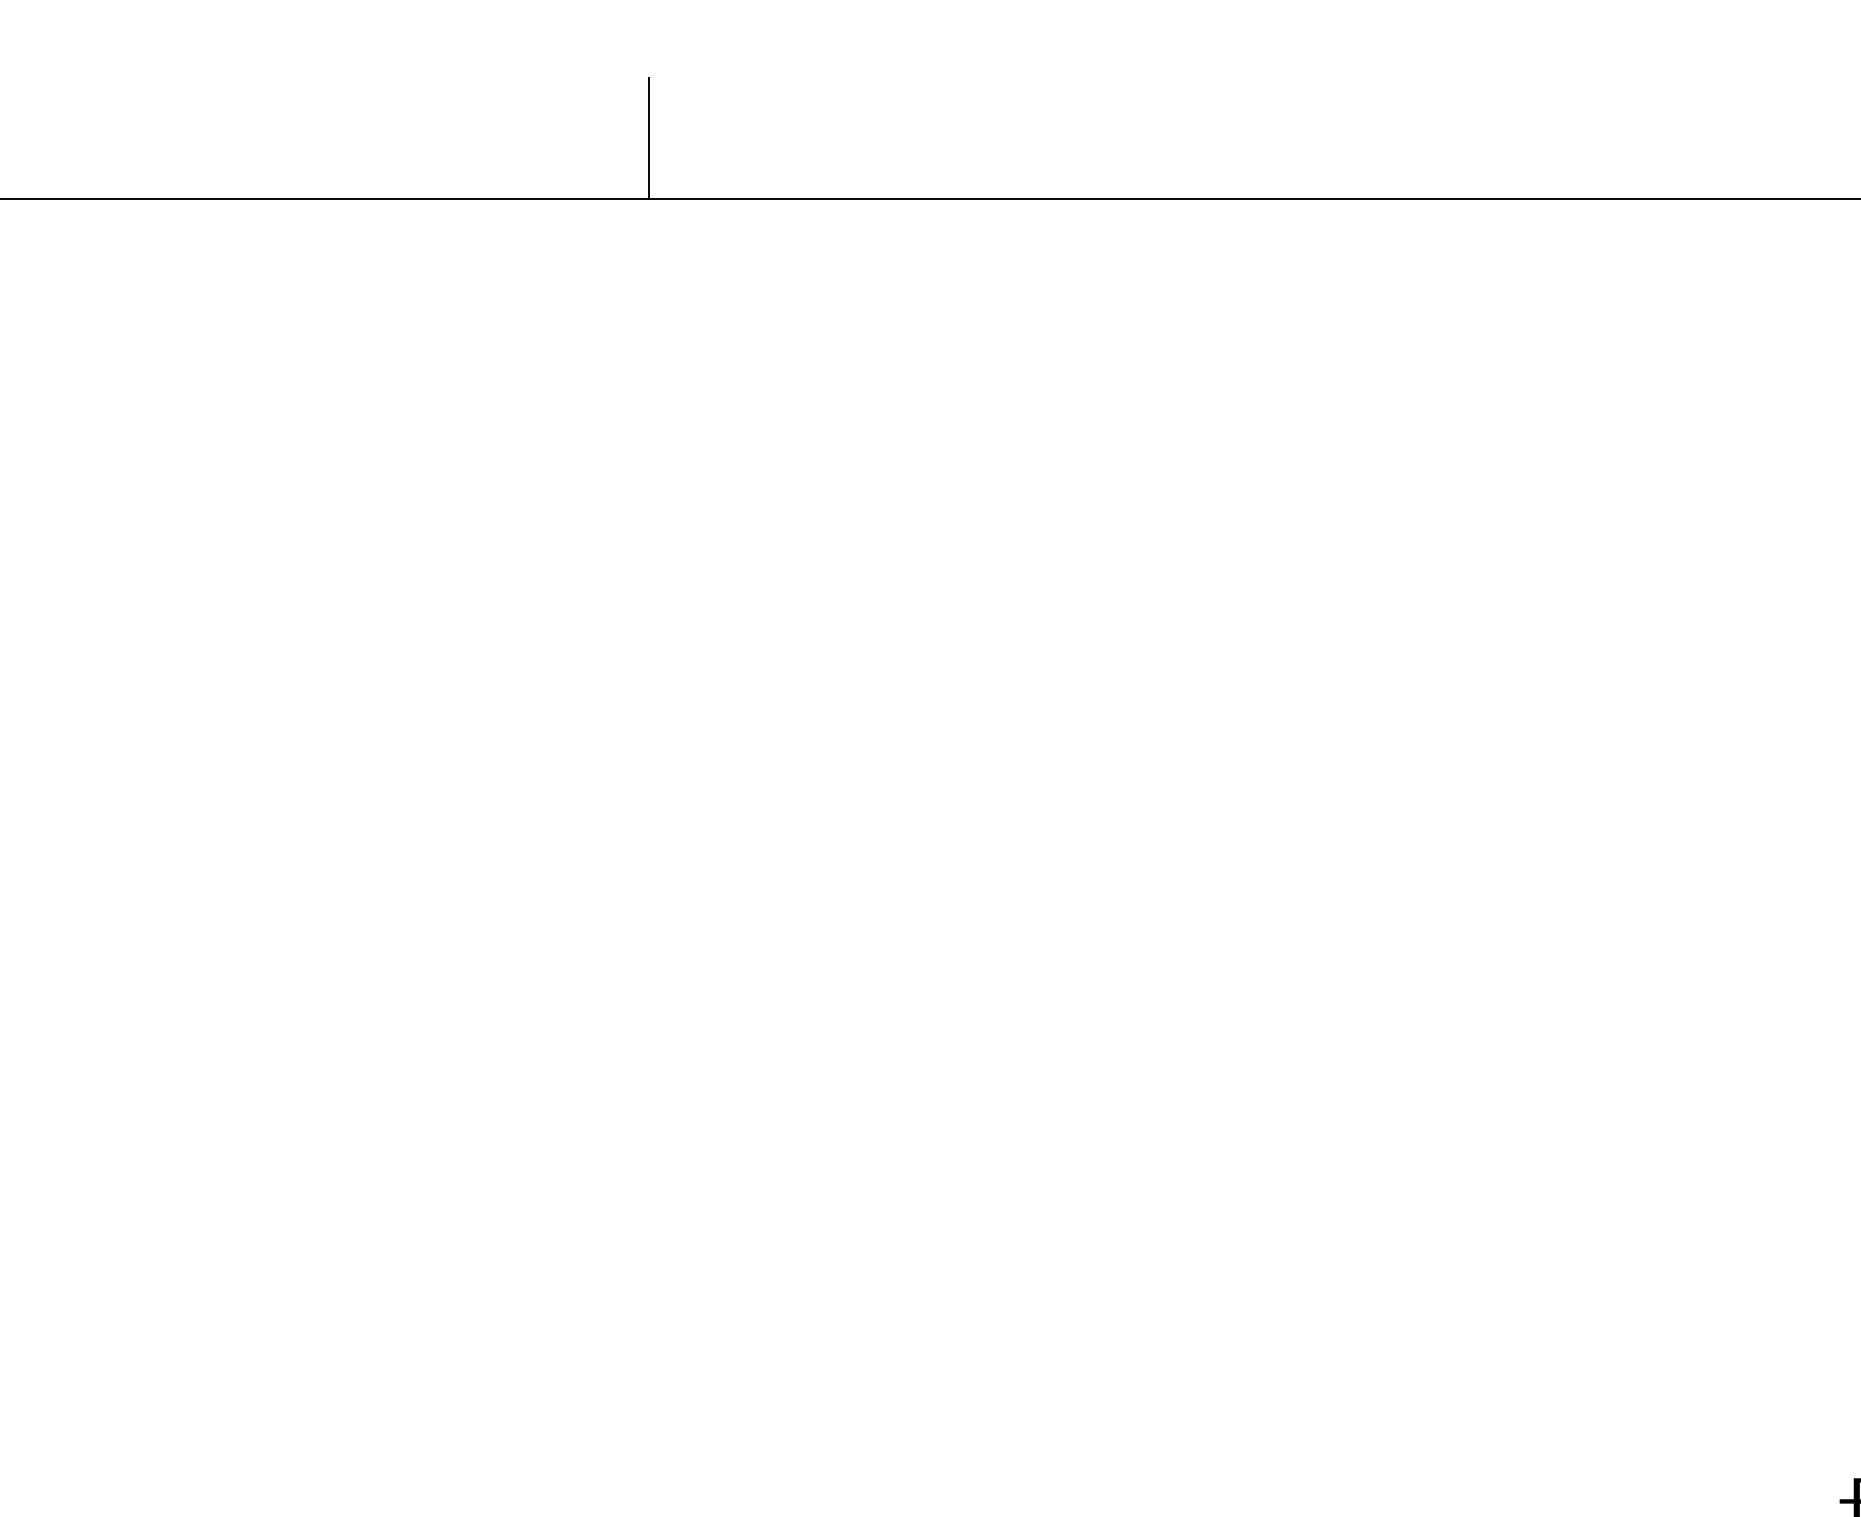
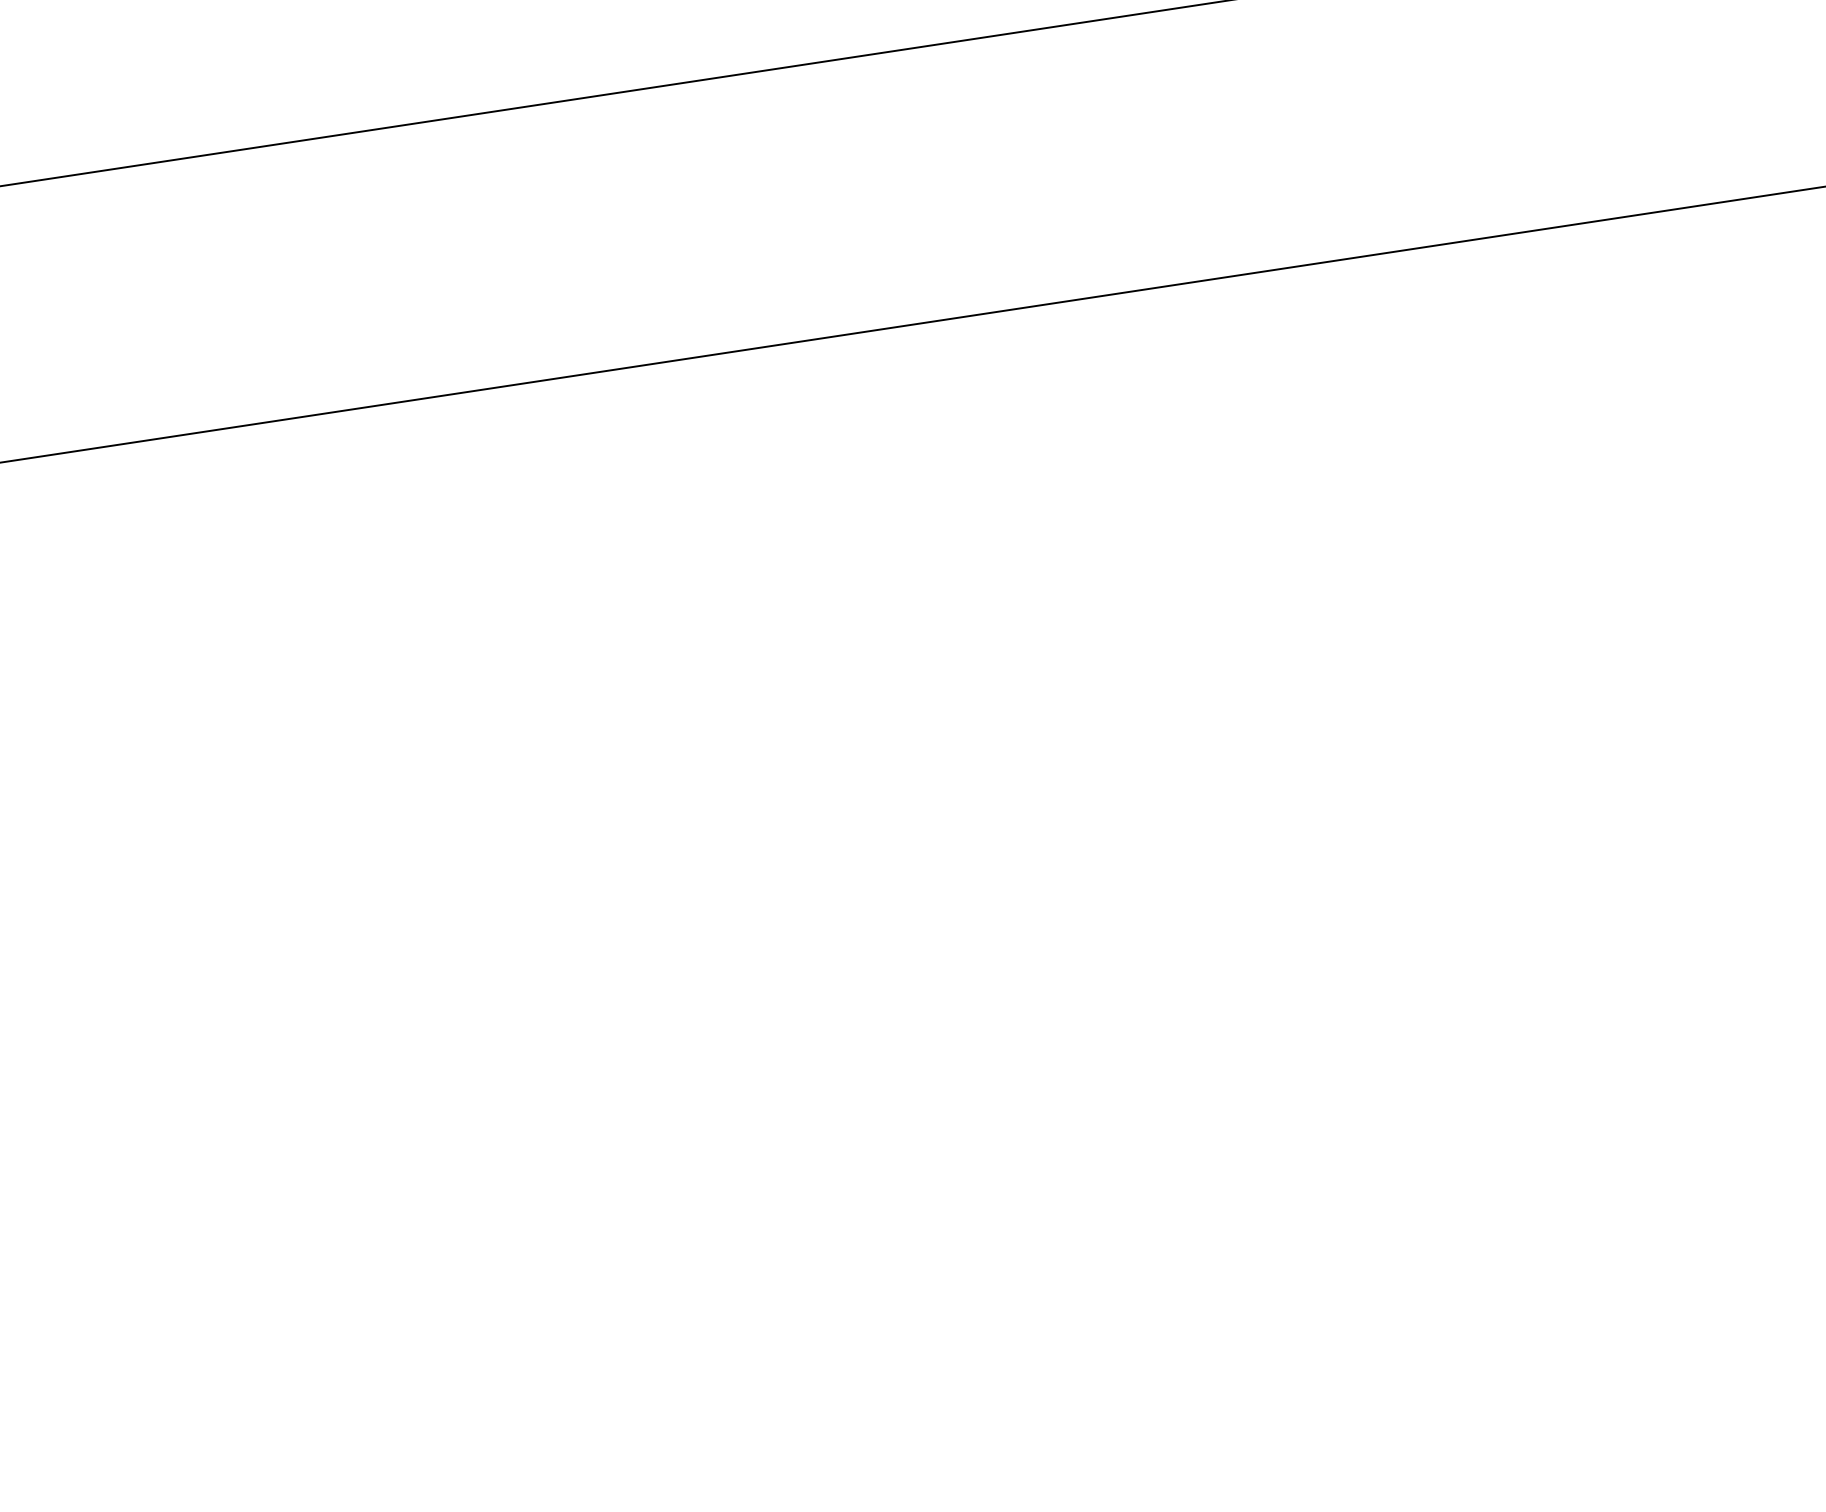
line: (648, 138) -> (614, 306), removed

